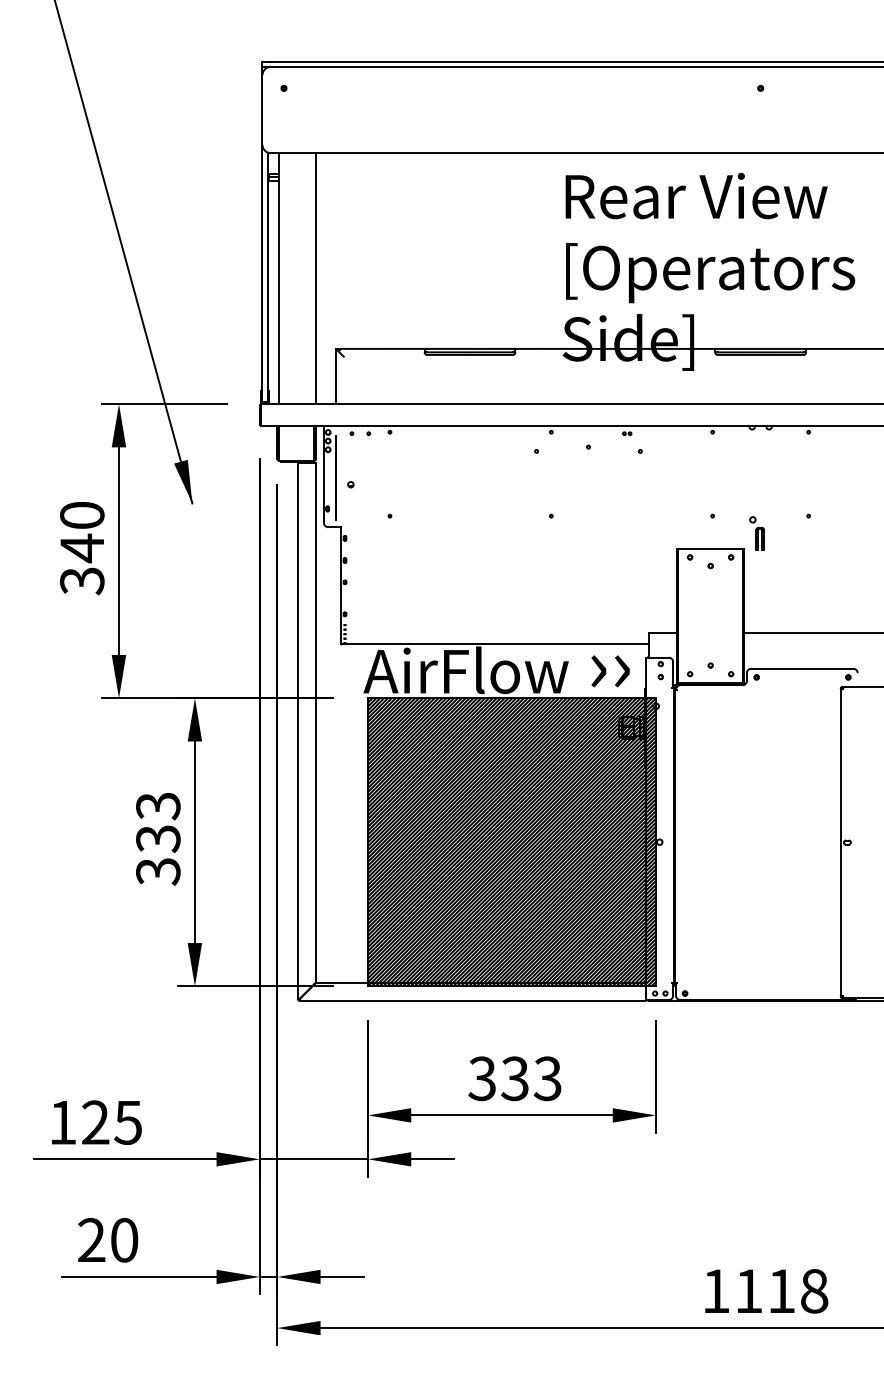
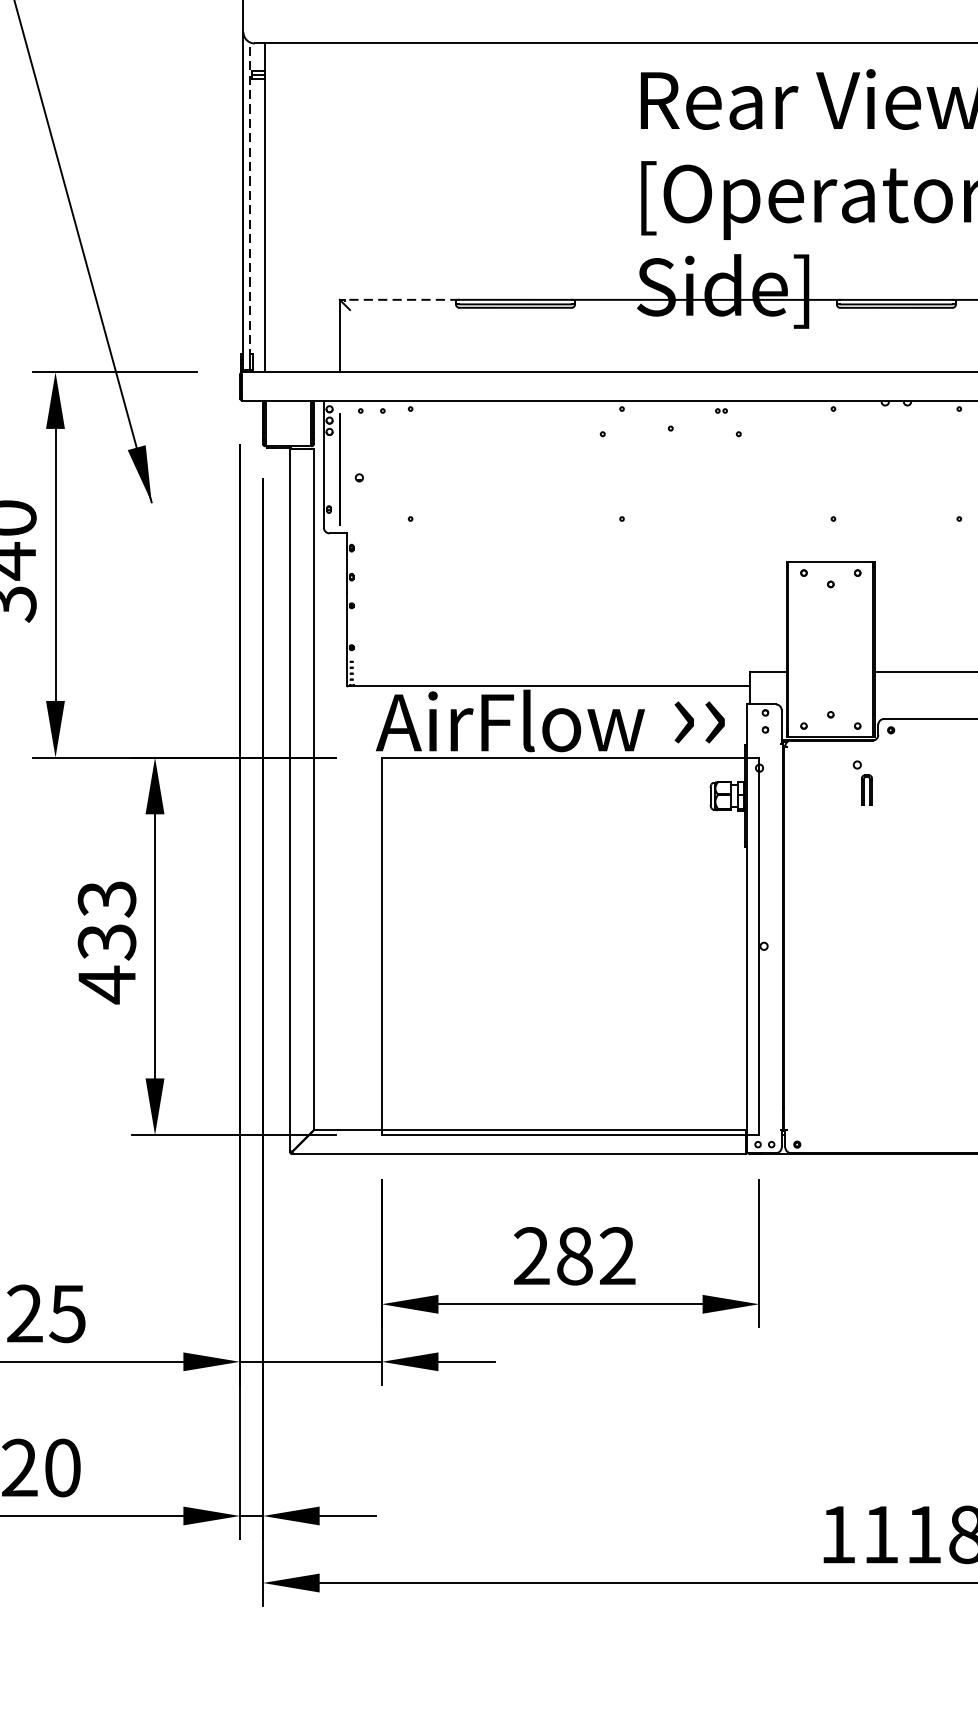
line: (267, 273) -> (250, 201), solid -> dashed
line: (316, 278) -> (314, 207), removed
line: (383, 348) -> (402, 299), solid -> dashed
part: (756, 533) -> (862, 782), moved
hatch: (511, 842) -> (569, 946), removed
text: (158, 871) -> (107, 984), 333 -> 433
text: (514, 1078) -> (573, 1255), 333 -> 282

